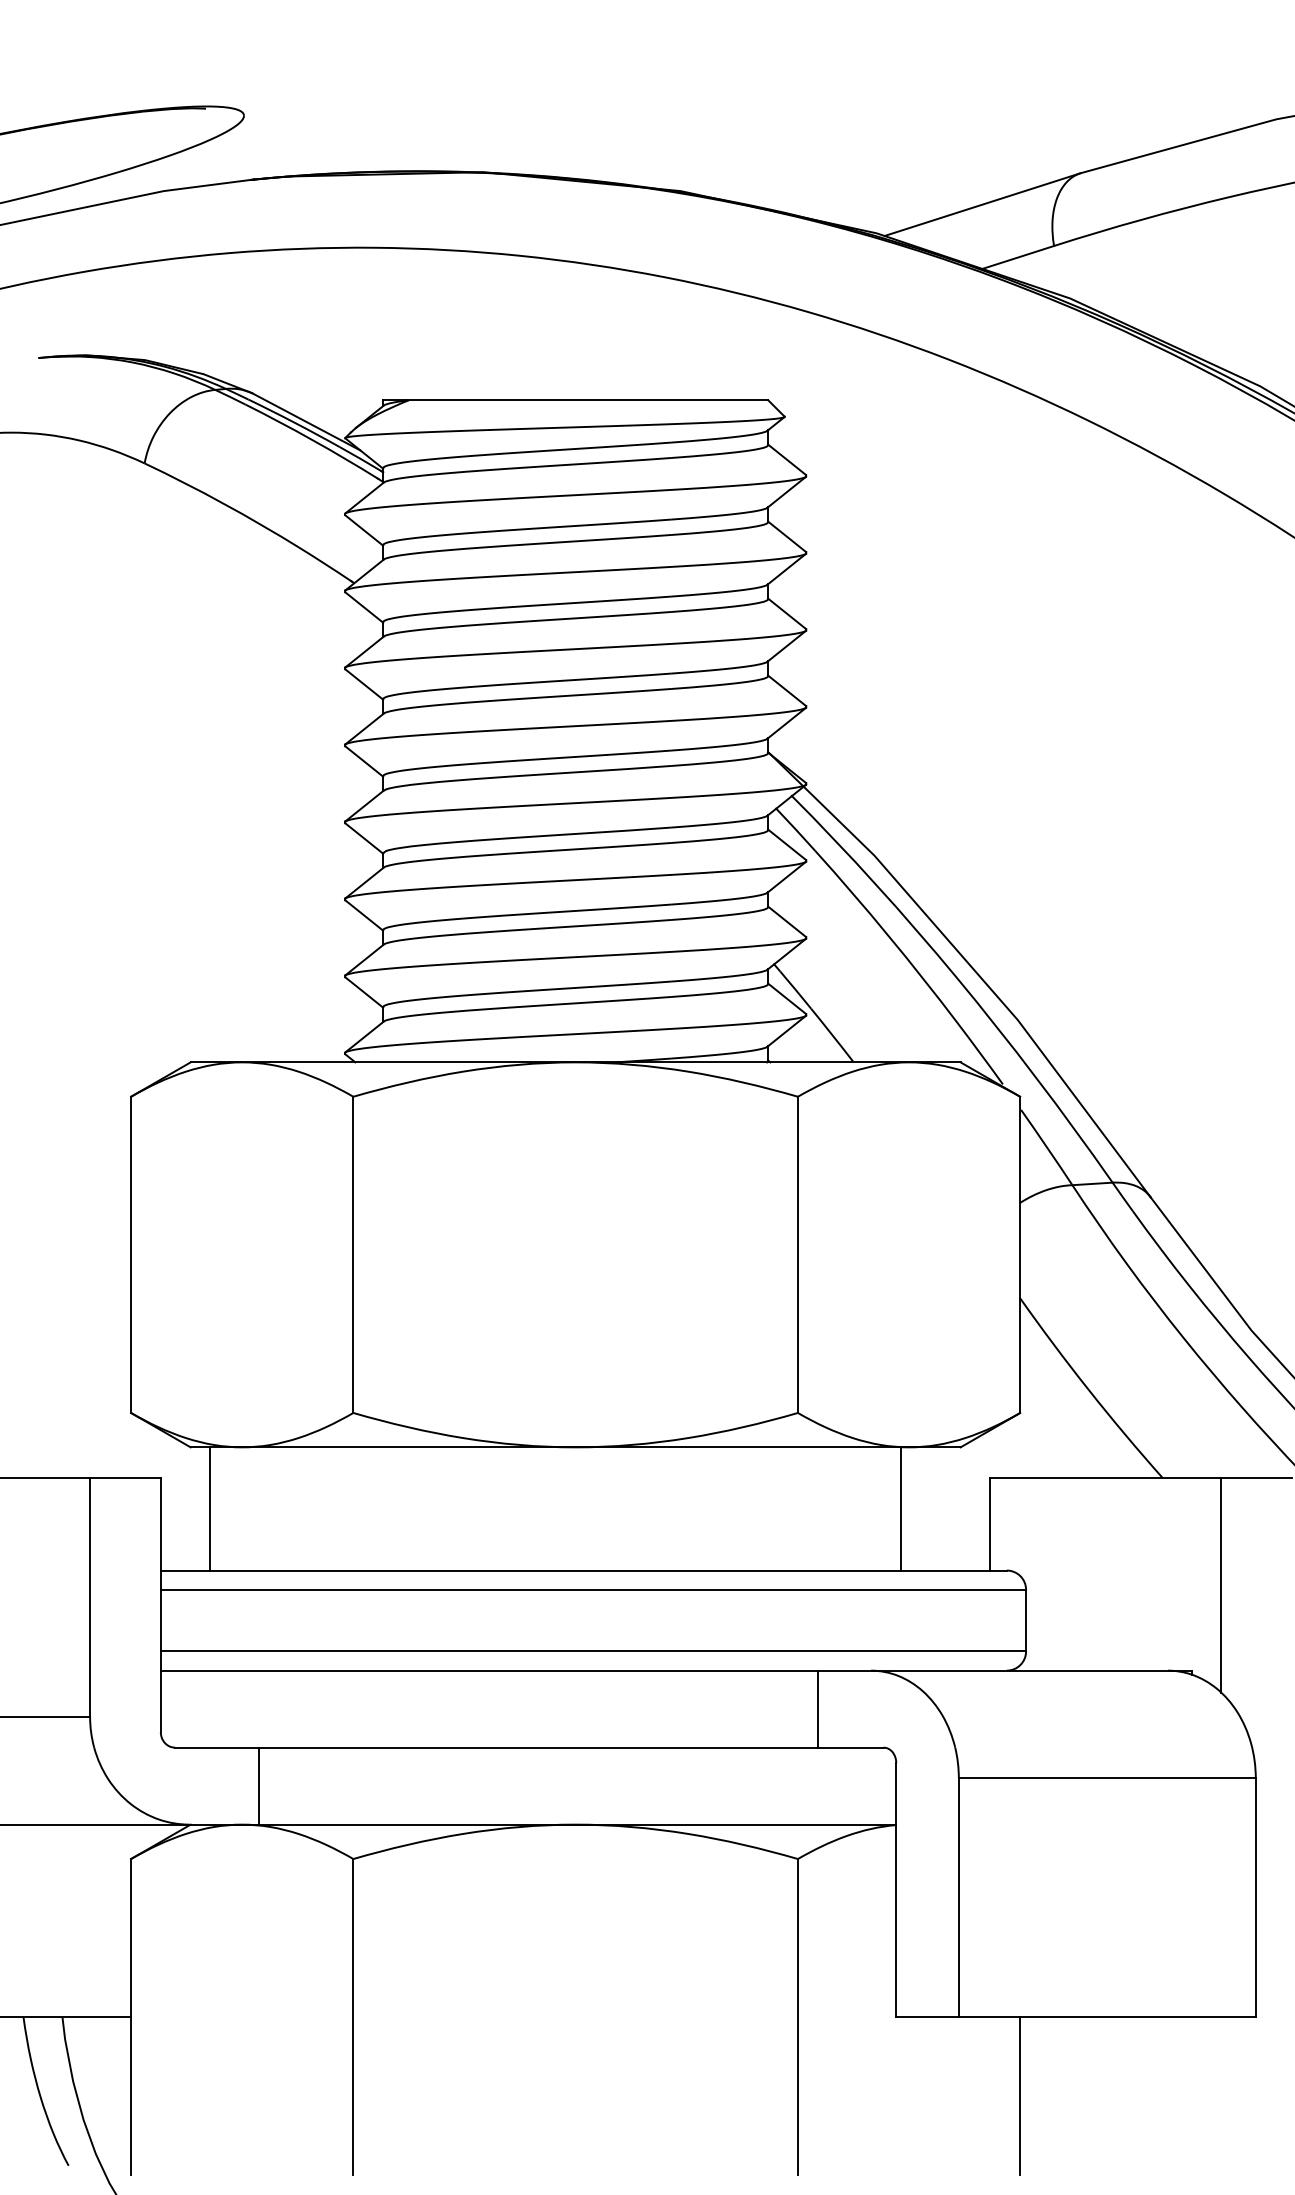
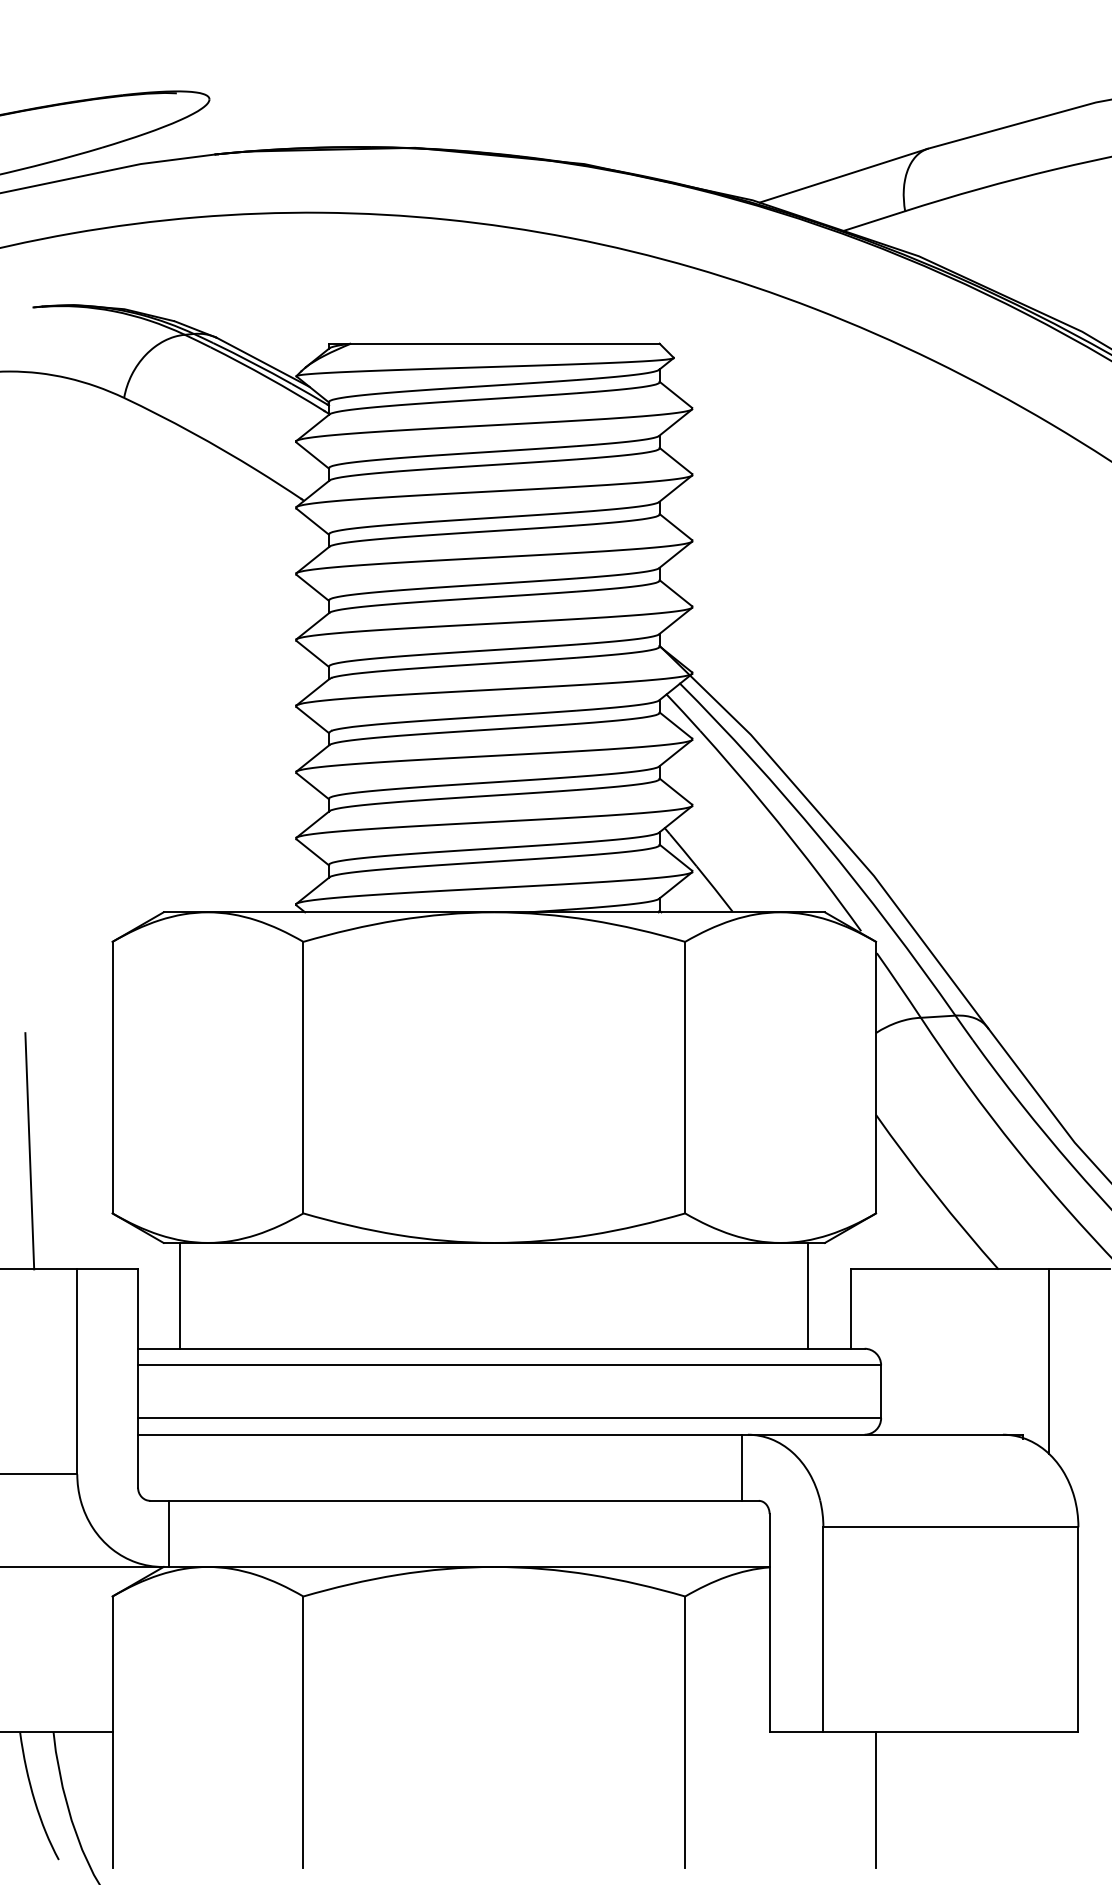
line: (34, 1340) -> (29, 1151), added
line: (901, 1508) -> (808, 1295), moved
line: (817, 1708) -> (742, 1467), moved
line: (258, 1785) -> (168, 1533), moved

